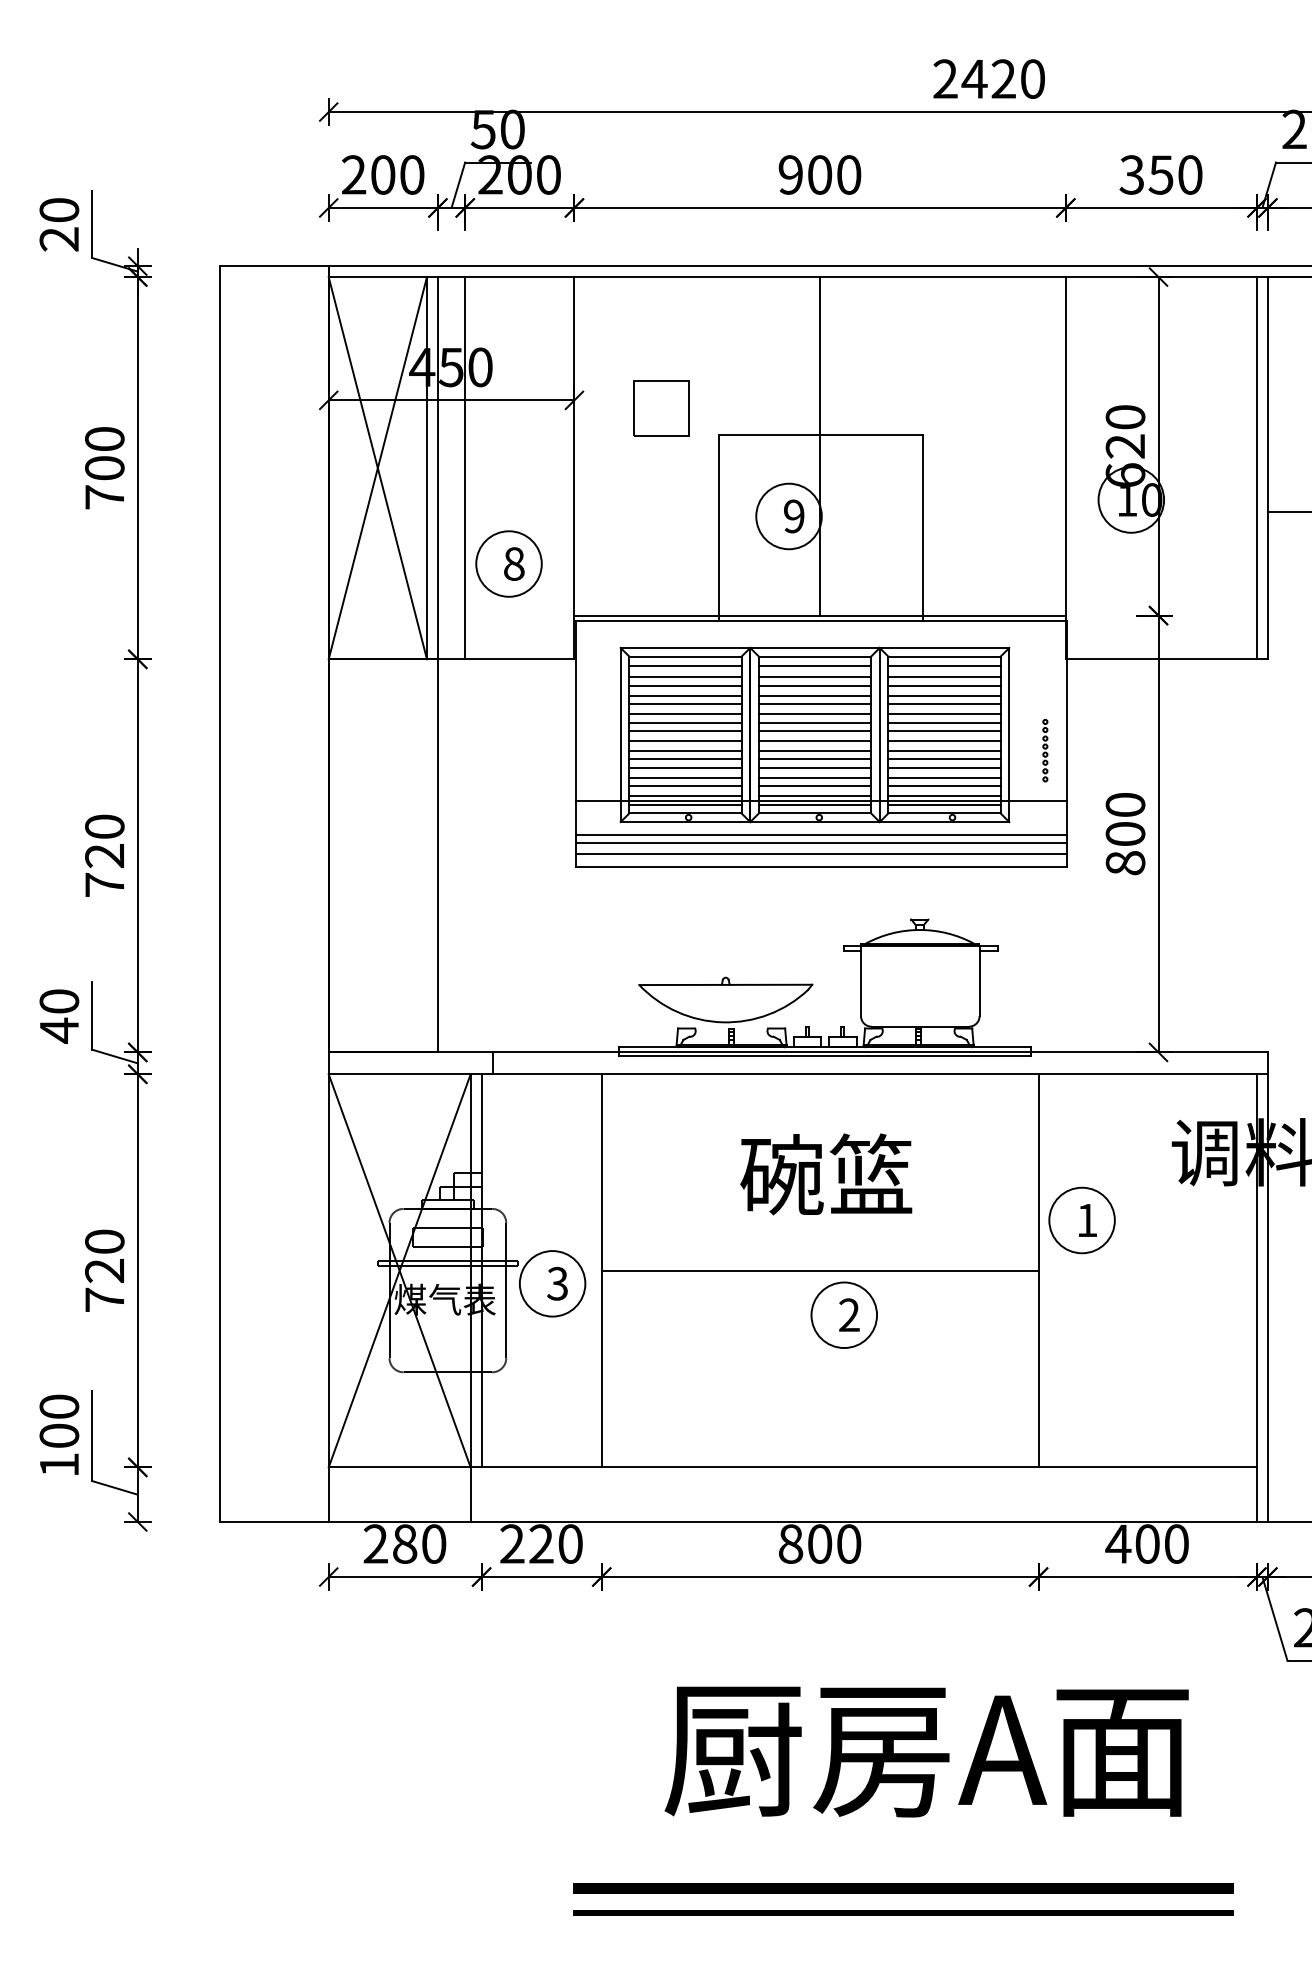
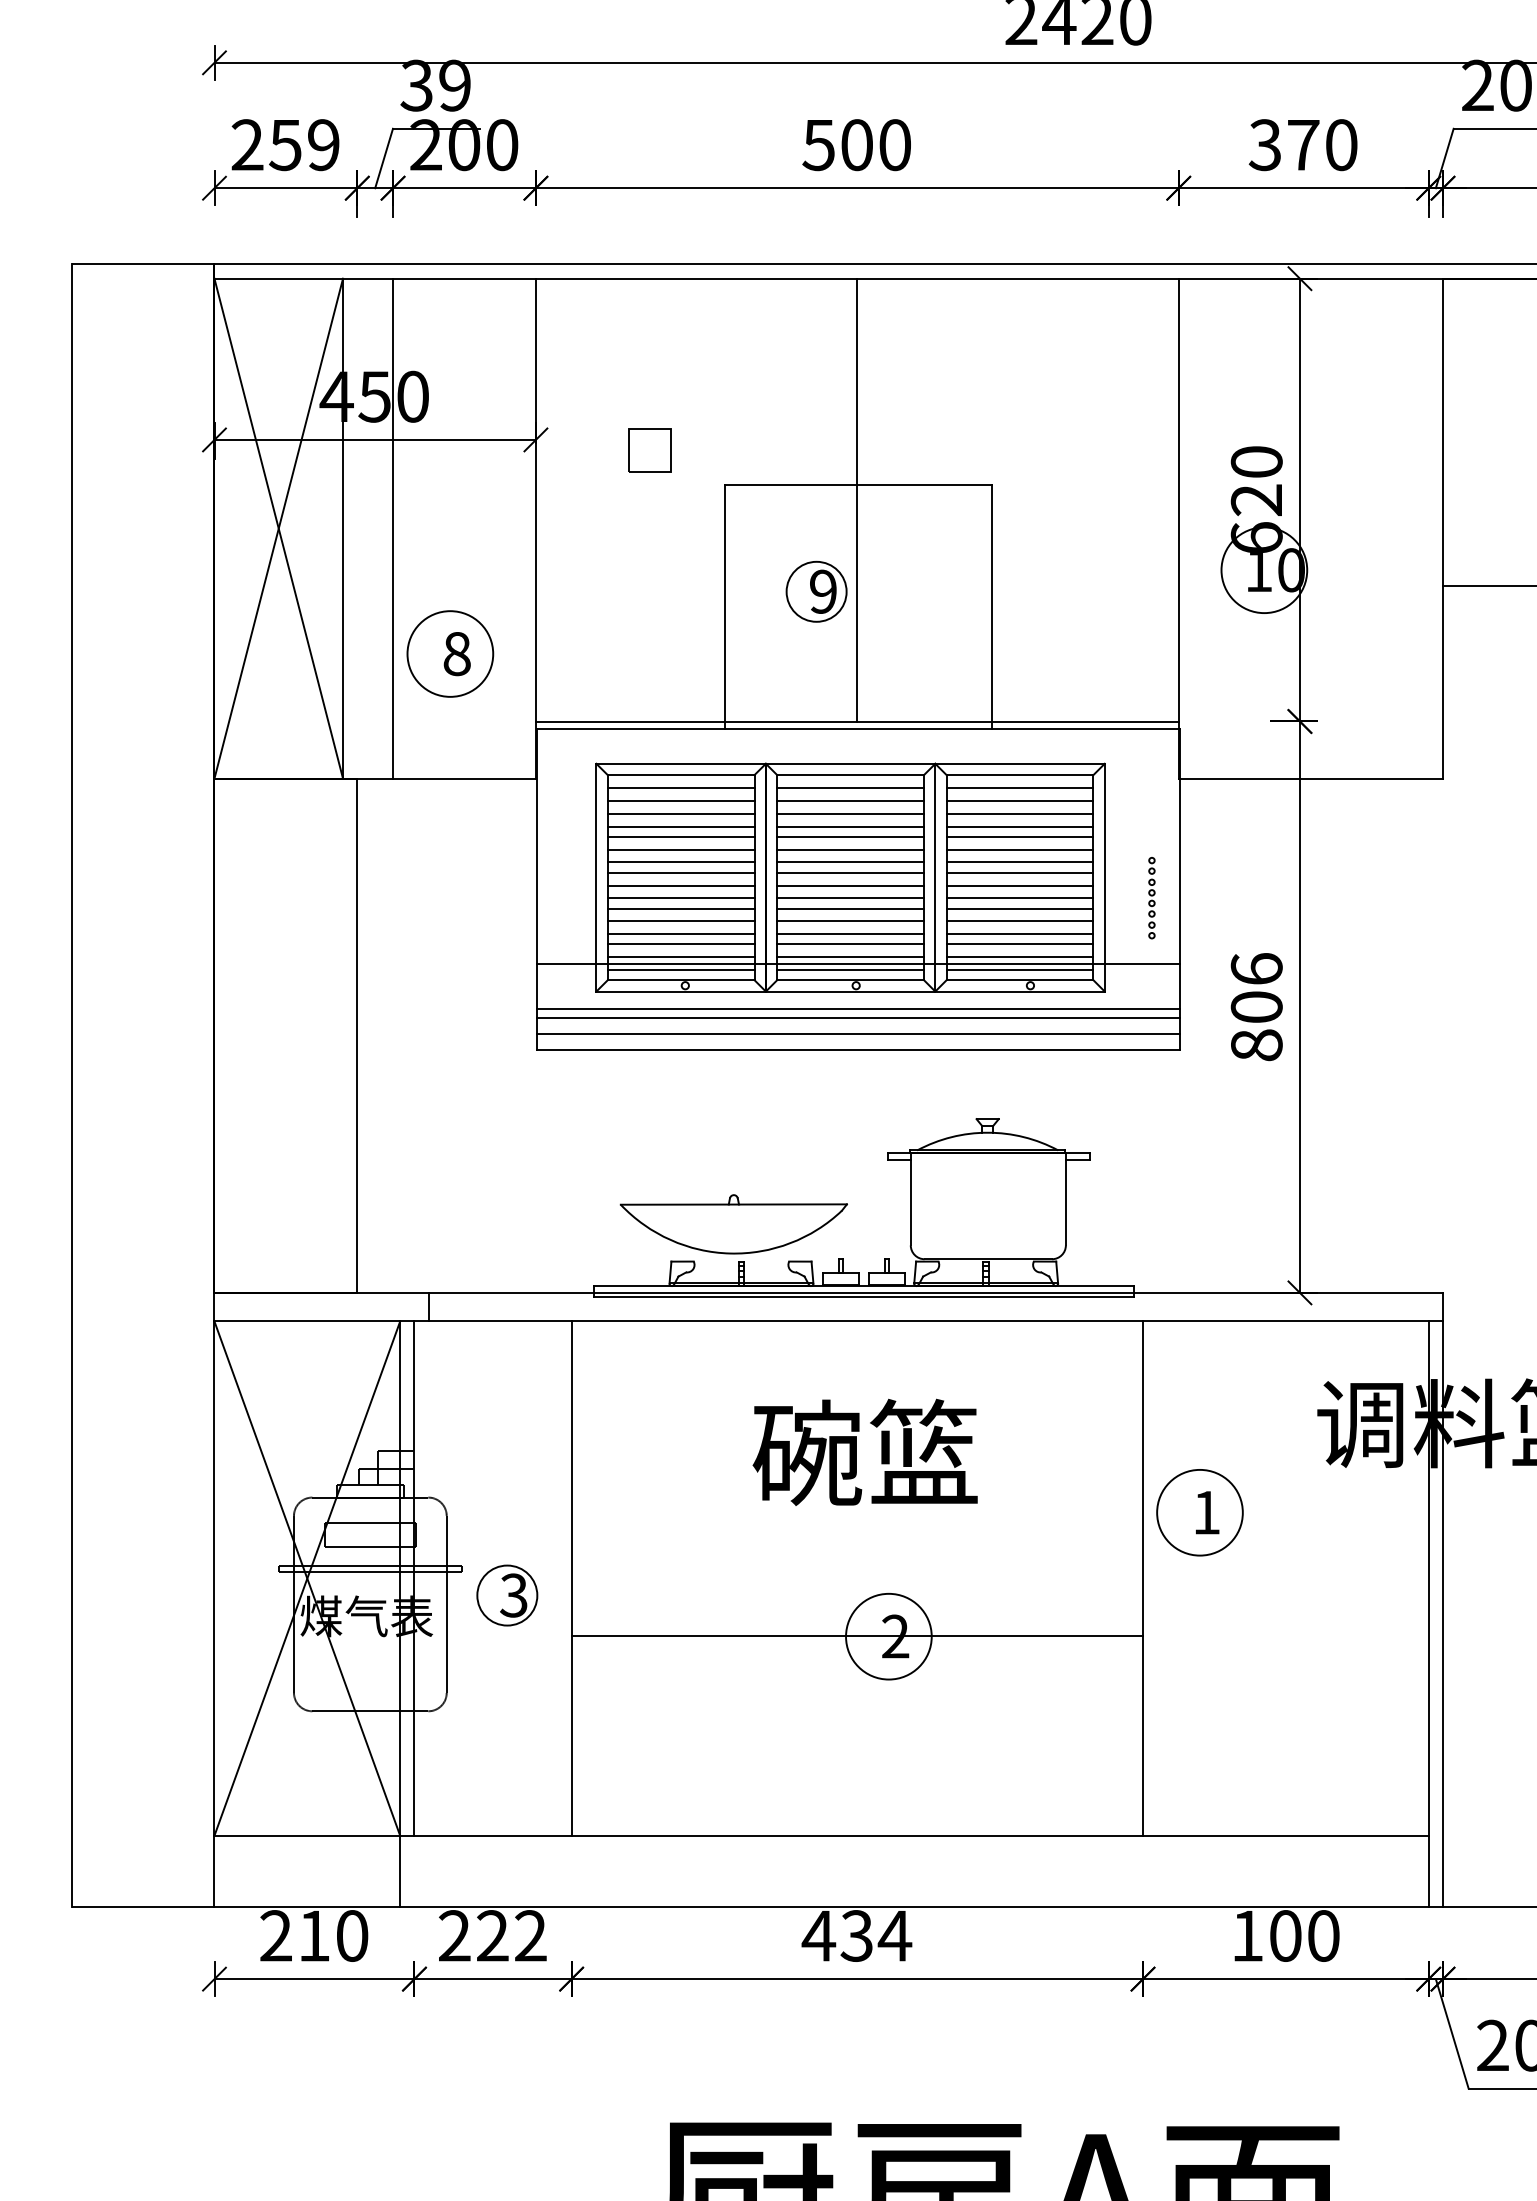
text: (497, 129) -> (435, 85), 50 -> 39
text: (397, 174) -> (304, 144), 200 -> 259
text: (790, 174) -> (818, 144), 900 -> 500
text: (1160, 174) -> (1302, 144), 350 -> 370
part: (661, 408) -> (649, 450), size x0.6
line: (437, 468) -> (356, 529), removed
line: (1256, 468) -> (1428, 529), removed
circle: (788, 516) -> (815, 591), size x0.7
text: (1125, 804) -> (1256, 968), 800 -> 806
line: (819, 1270) -> (856, 1635), moved
circle: (552, 1283) -> (507, 1595), size x0.7
text: (405, 1543) -> (314, 1935), 280 -> 210
text: (570, 1543) -> (530, 1935), 220 -> 222
text: (819, 1543) -> (856, 1935), 800 -> 434
text: (1118, 1543) -> (1247, 1935), 400 -> 100

